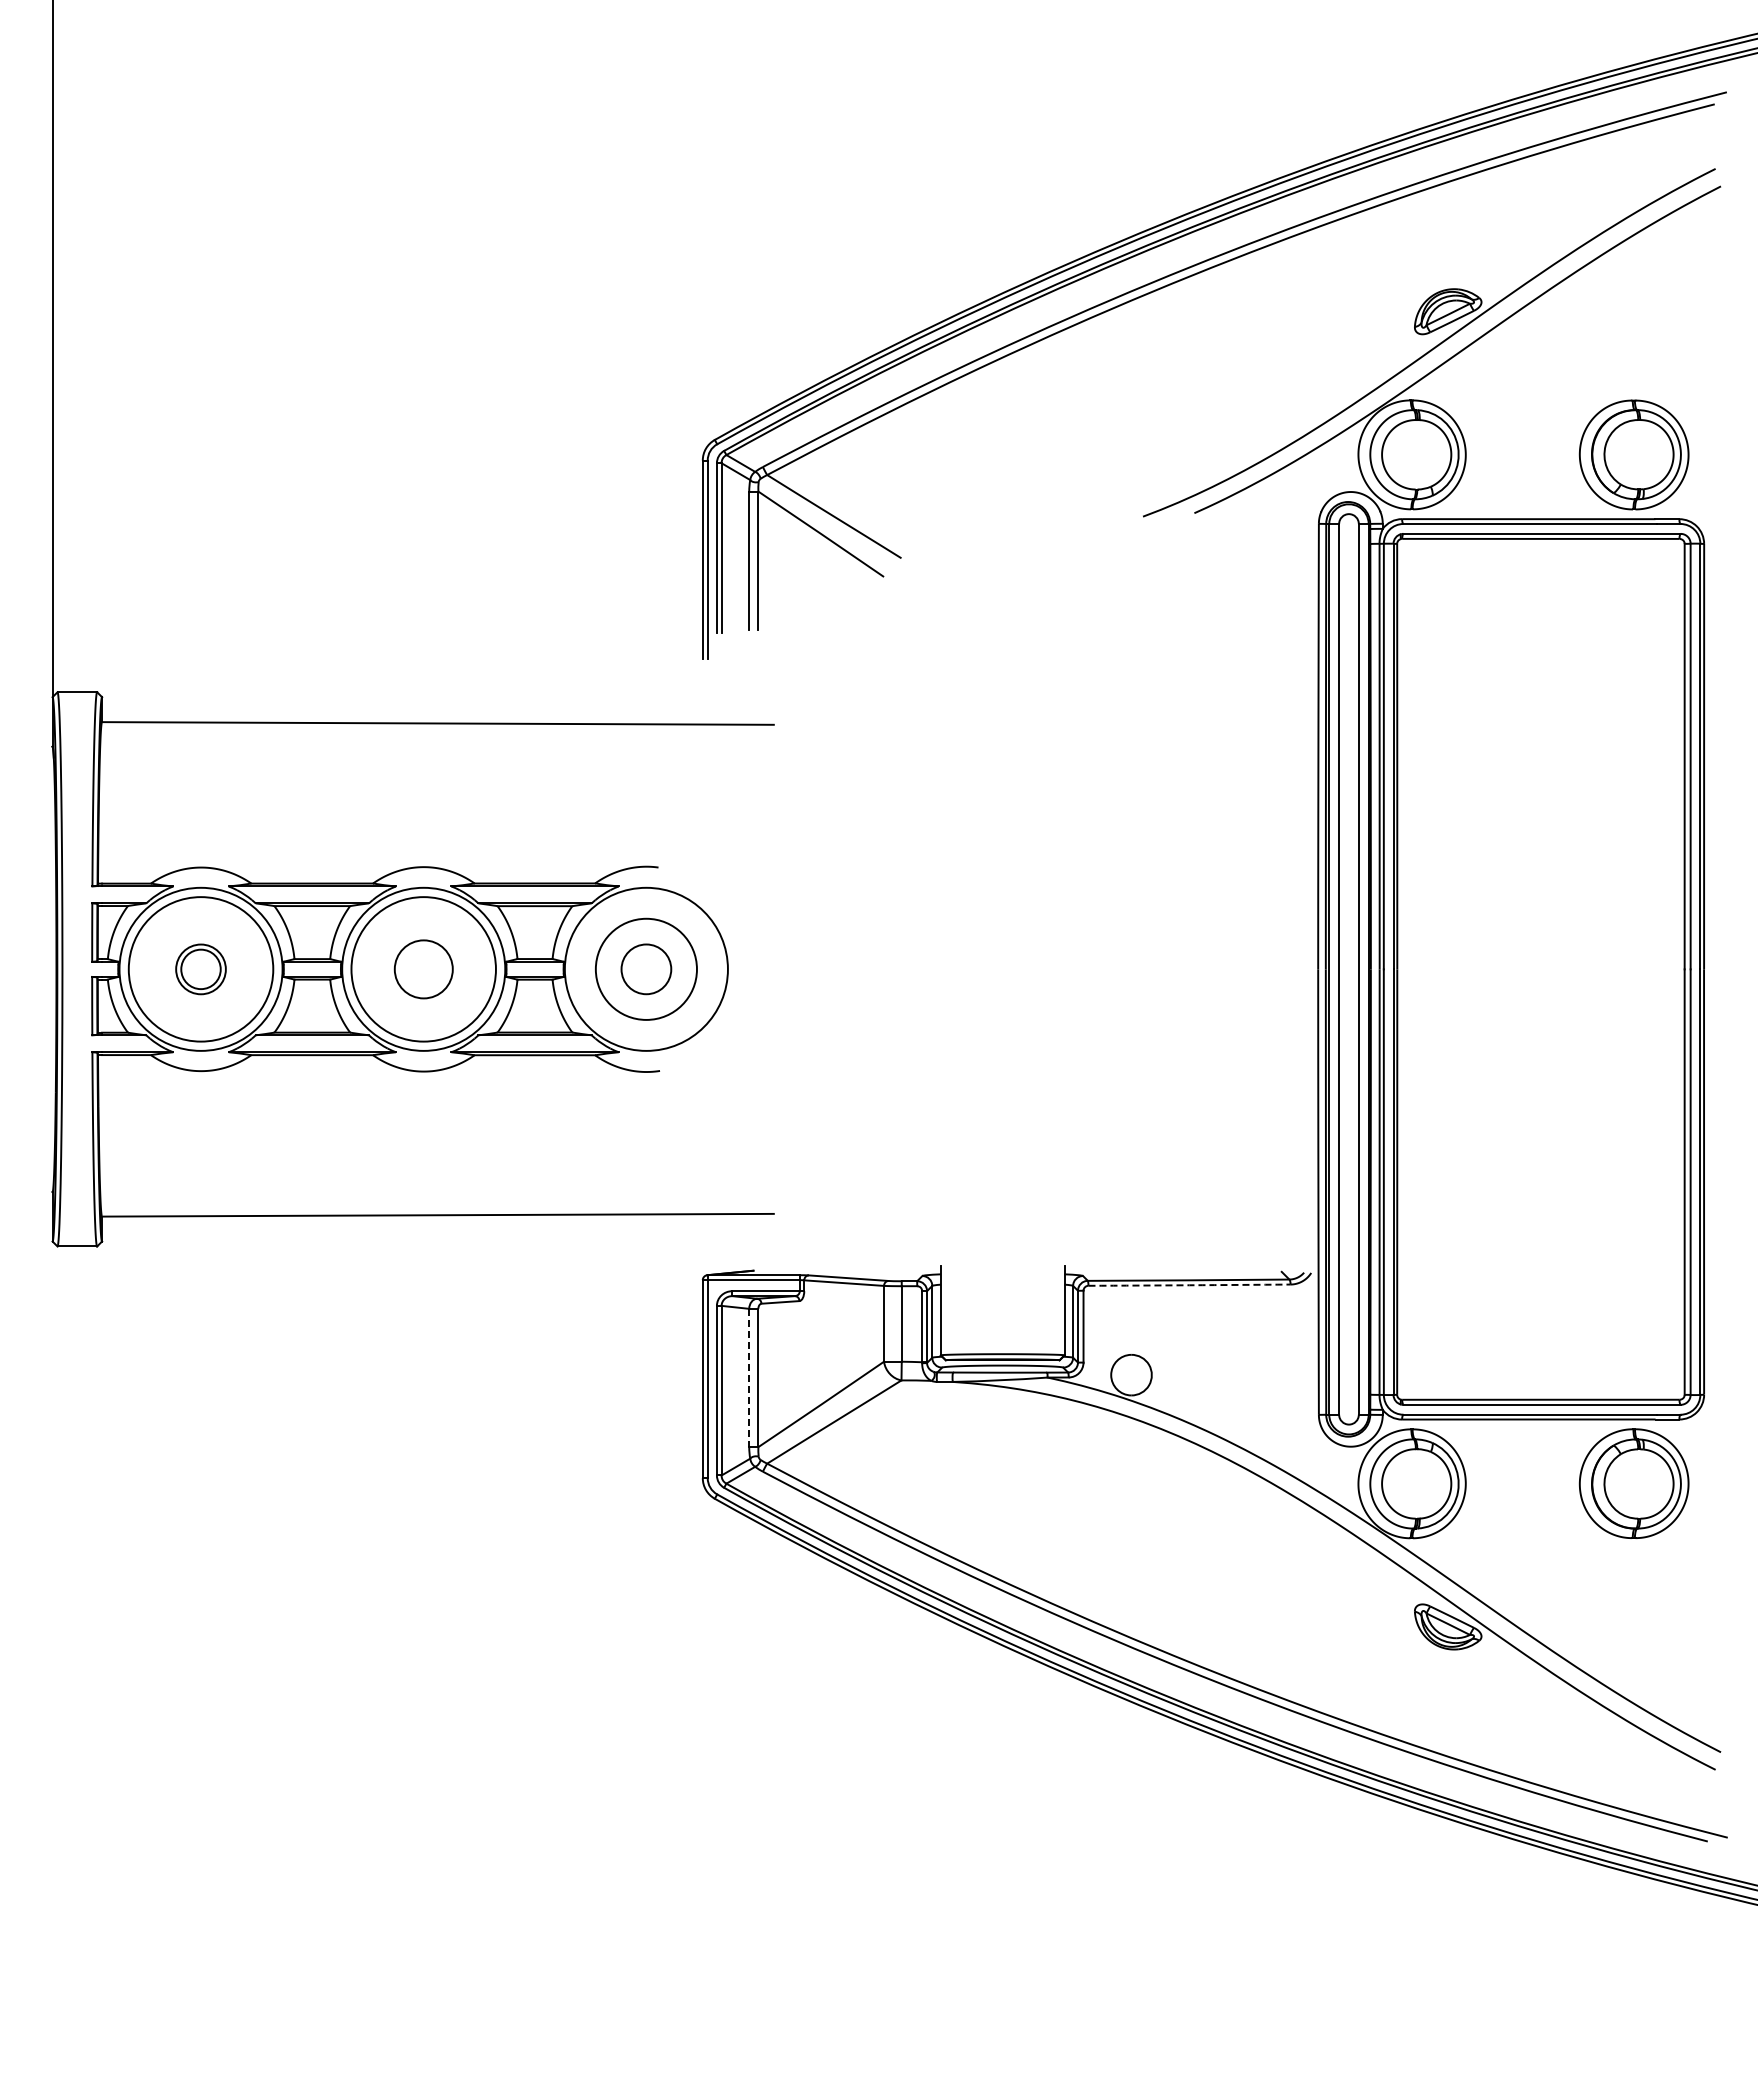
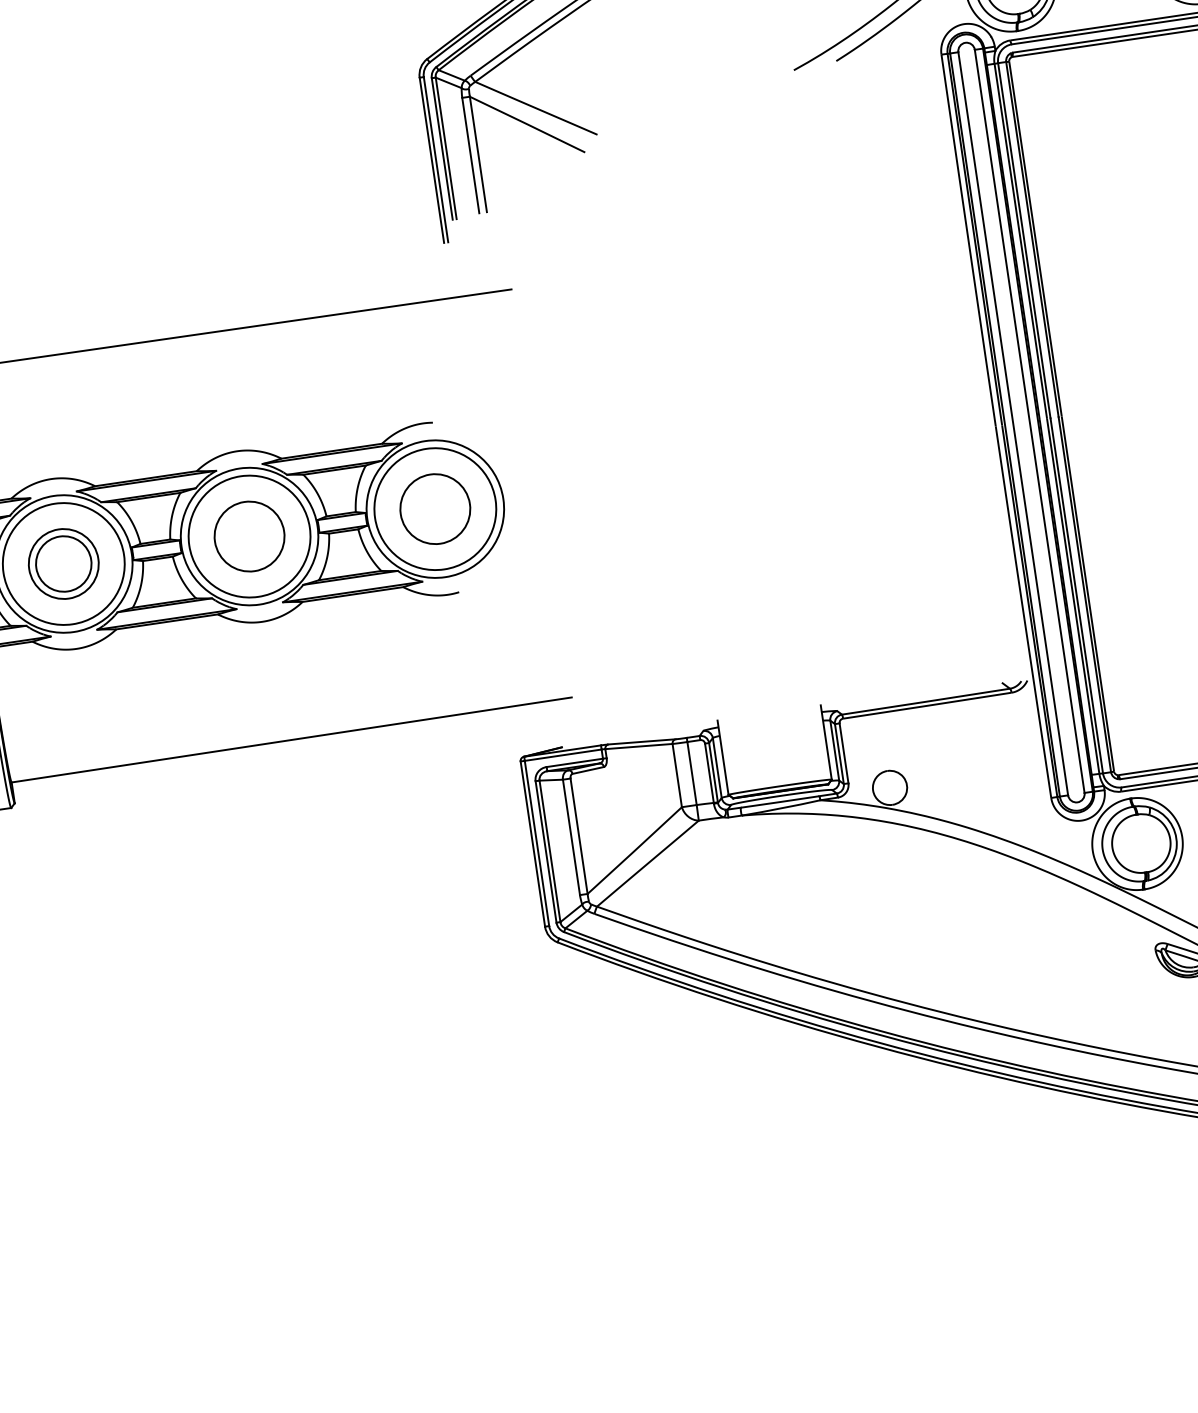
circle: (645, 968) -> (434, 508), size x1.67
part: (200, 969) -> (63, 564), size x1.67
circle: (423, 969) -> (249, 536), size x1.43
circle: (646, 969) -> (435, 509), size x1.43
arc: (1189, 1285) -> (927, 705), dashed -> solid
line: (749, 1378) -> (571, 837), dashed -> solid

